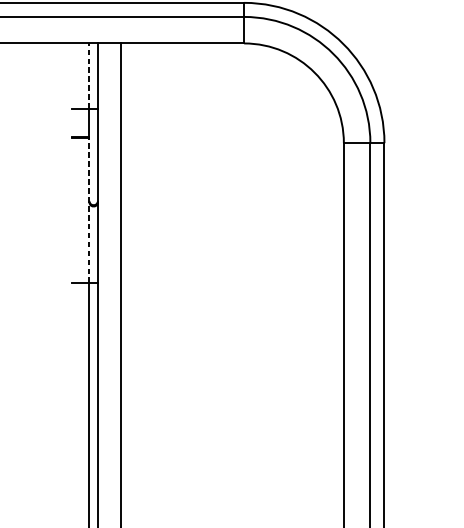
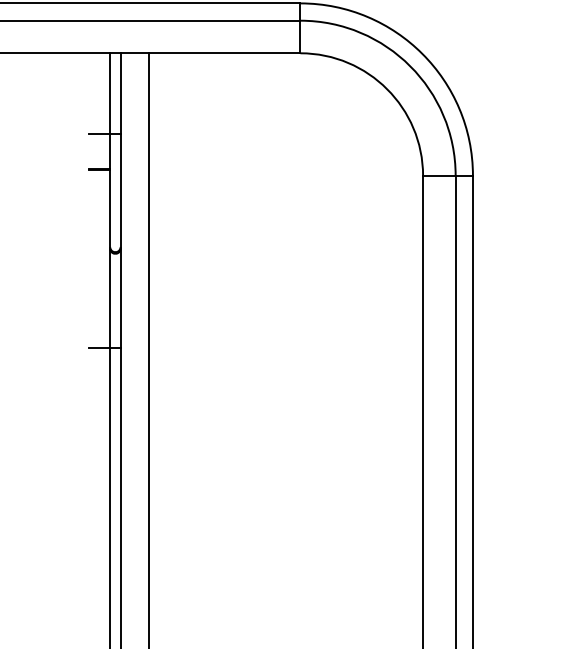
line: (89, 76) -> (110, 93), dashed -> solid
line: (89, 210) -> (110, 258), dashed -> solid

